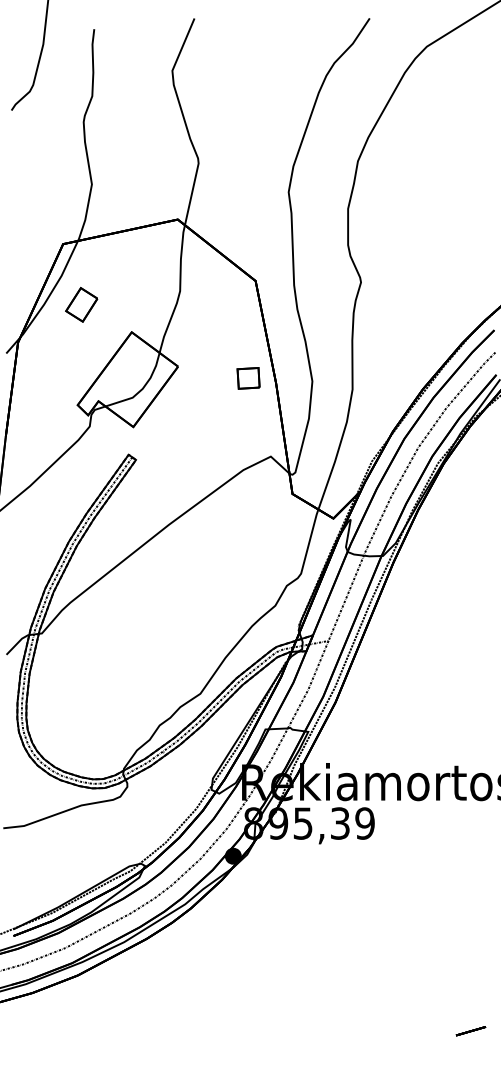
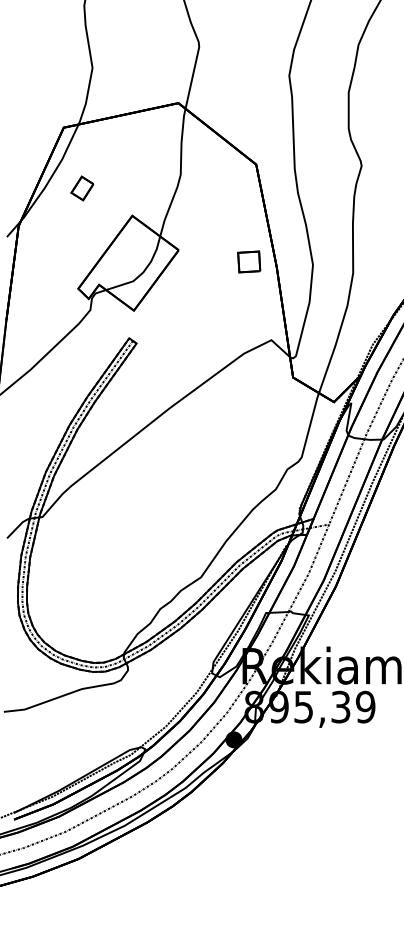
part: (81, 304) -> (82, 188), size x0.7

